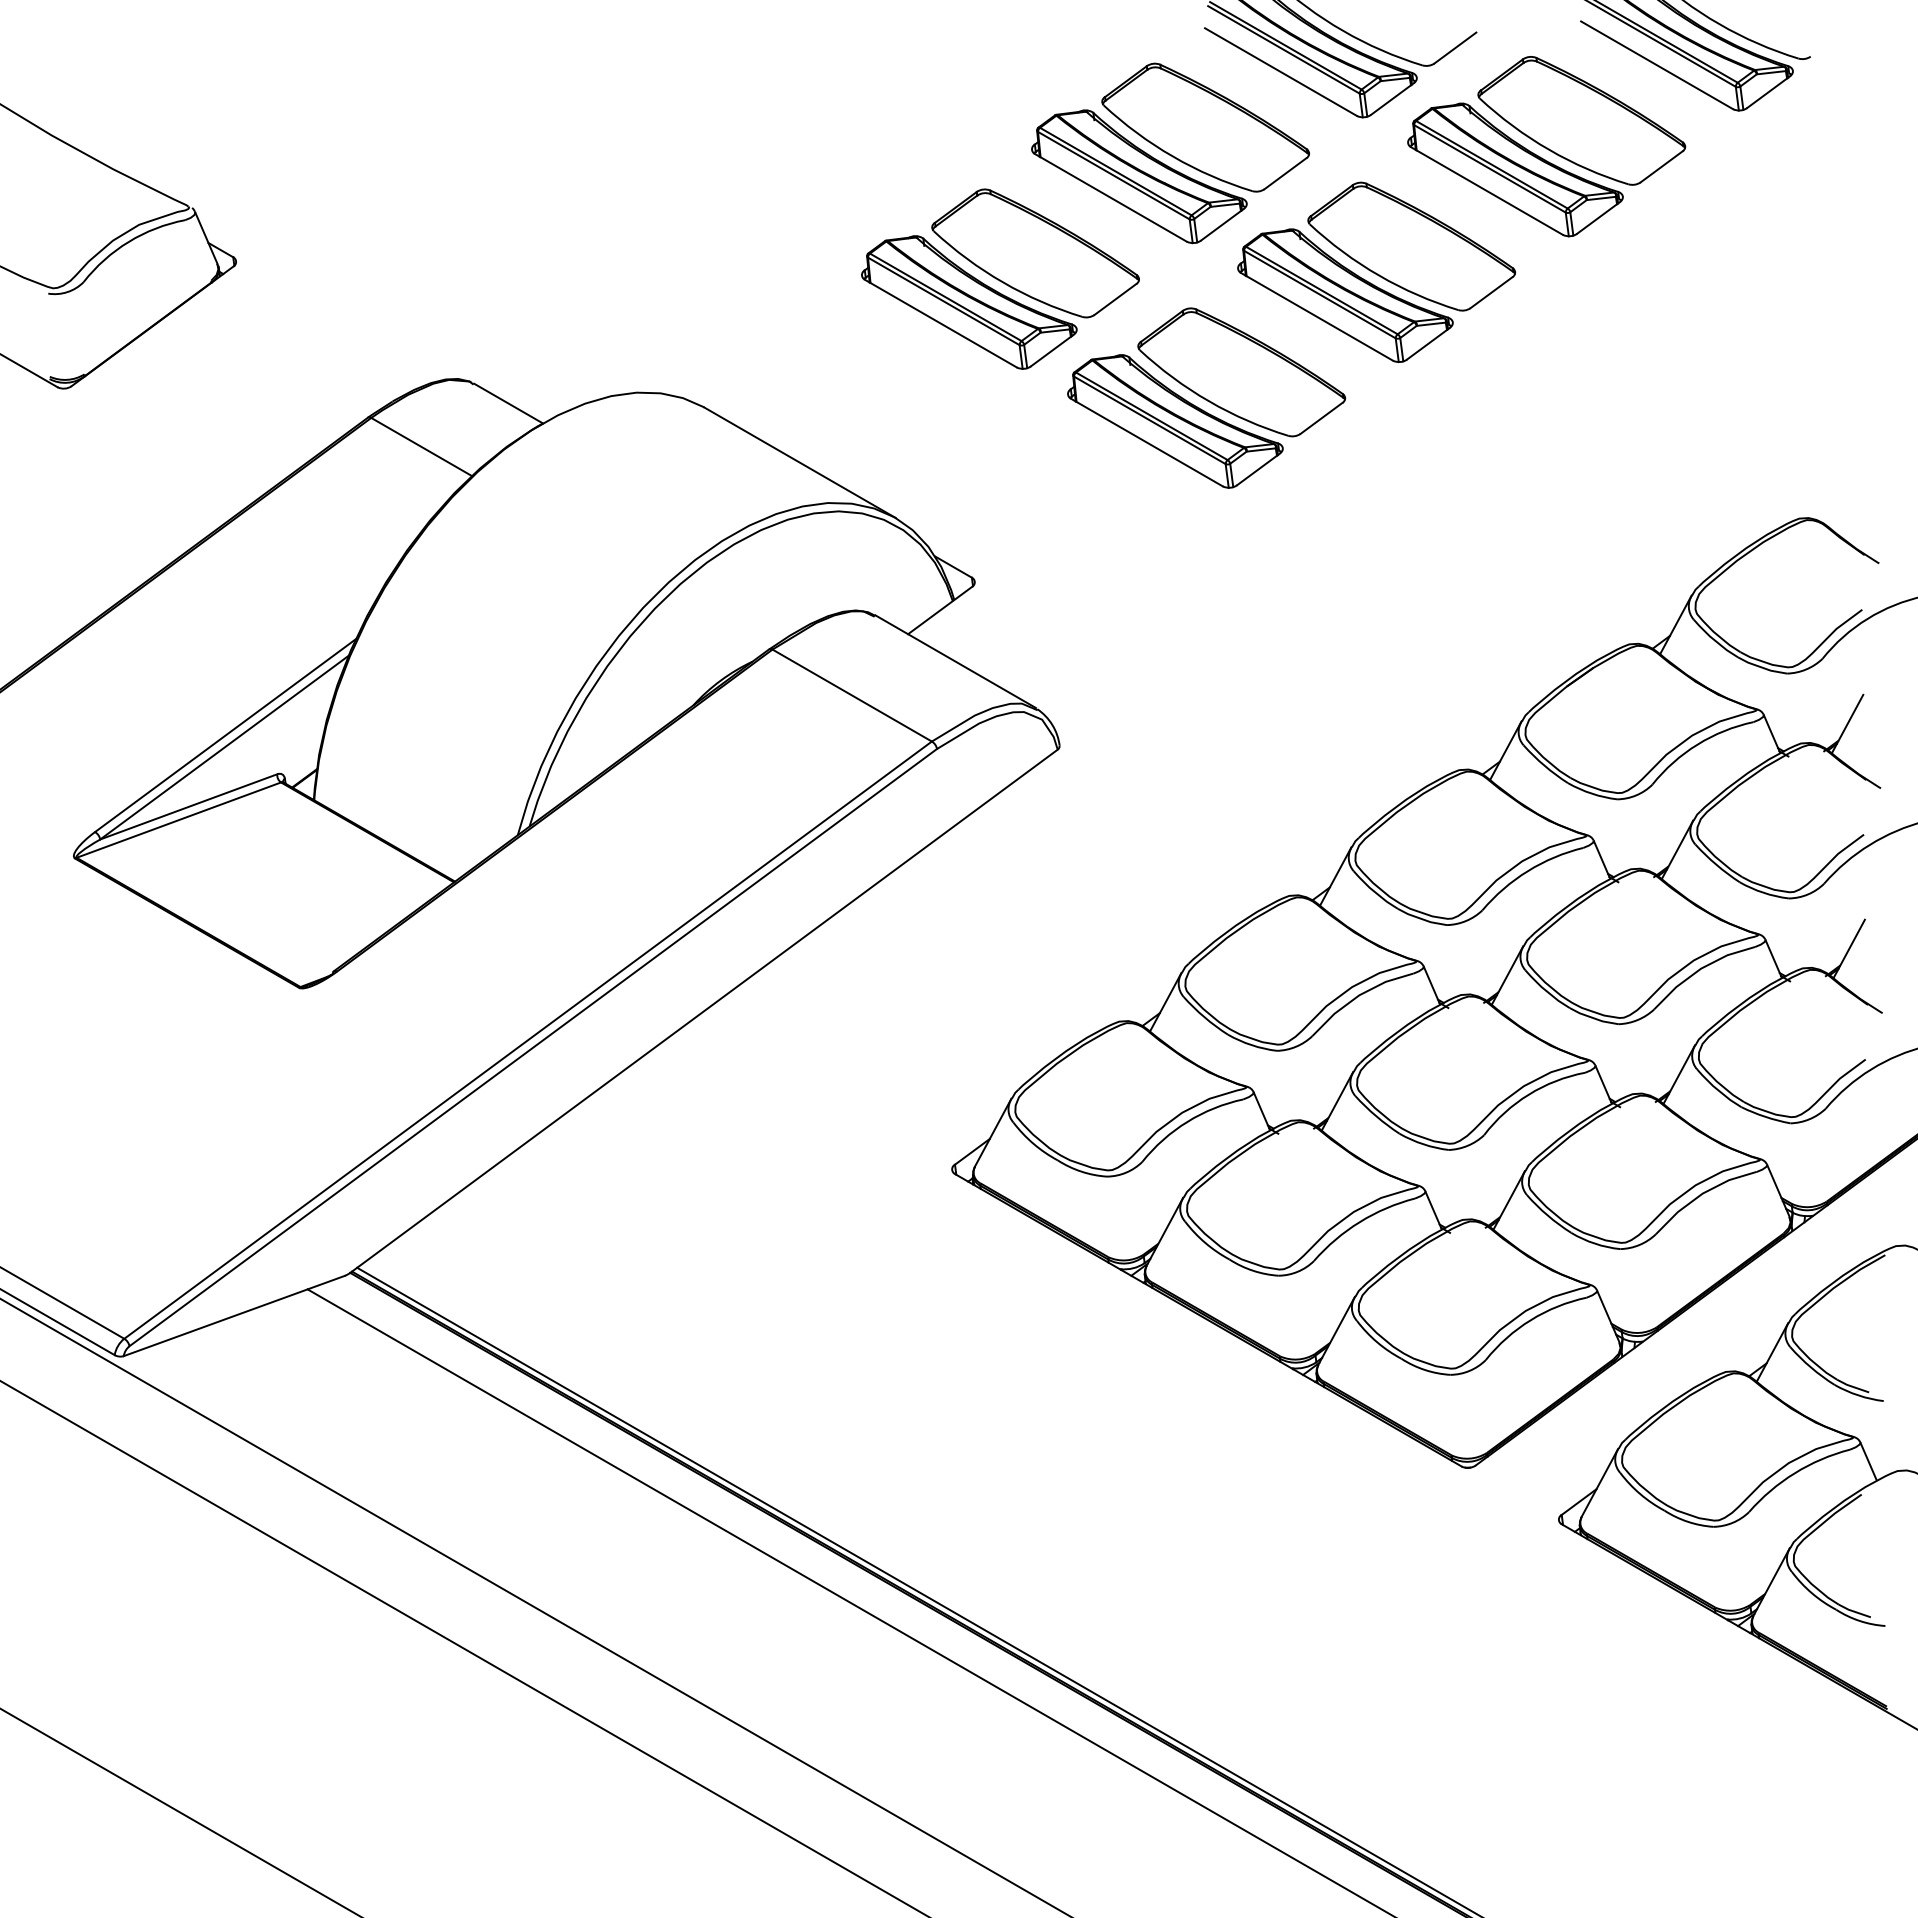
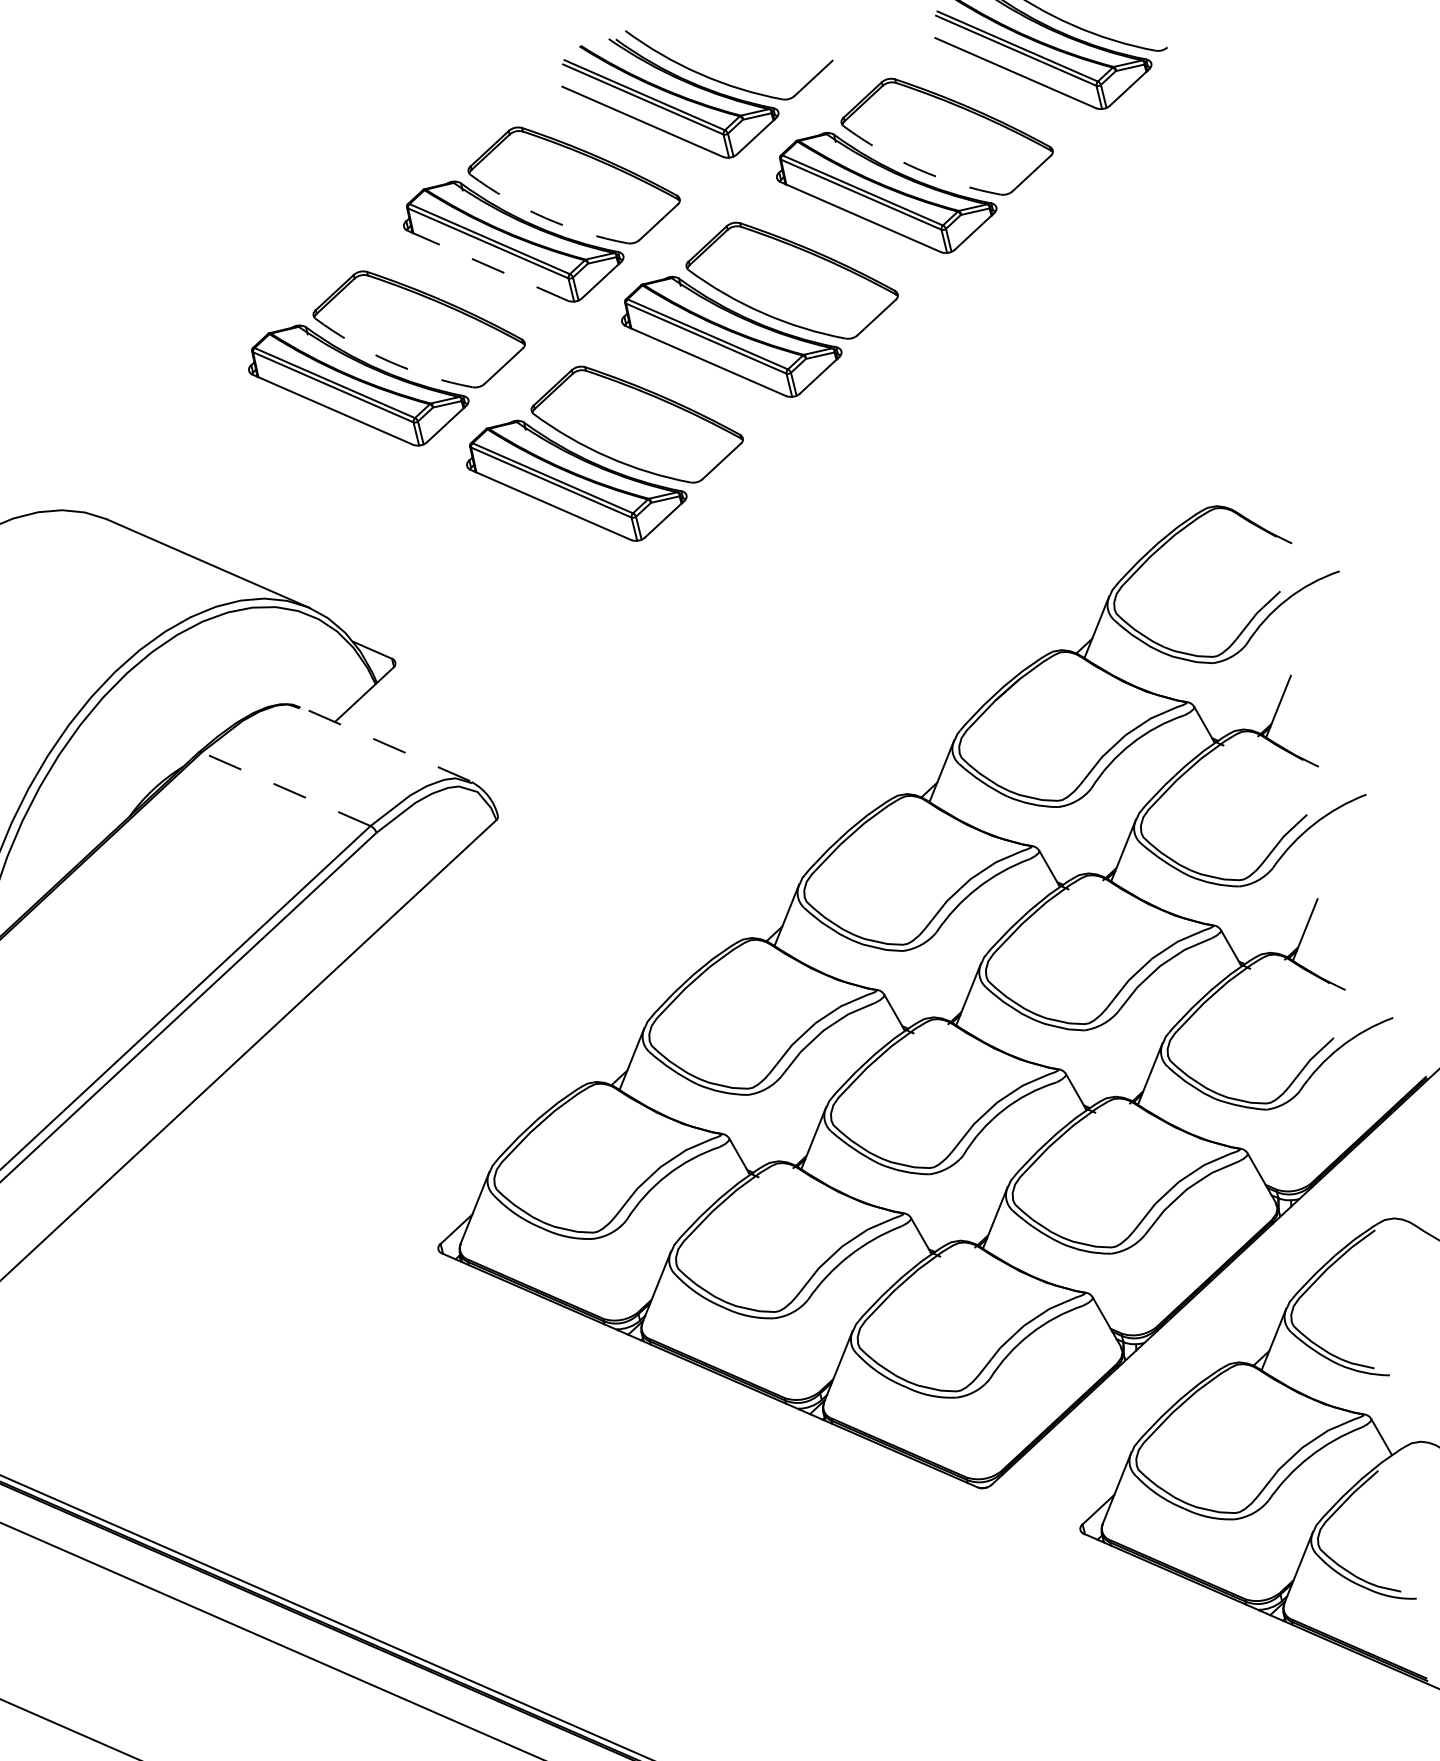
arc: (1549, 149) -> (918, 168), solid -> dashed
arc: (1173, 156) -> (545, 217), solid -> dashed
line: (1110, 197) -> (487, 265), solid -> dashed
arc: (1003, 282) -> (390, 361), solid -> dashed
line: (955, 661) -> (385, 743), solid -> dashed
line: (851, 695) -> (285, 789), solid -> dashed

